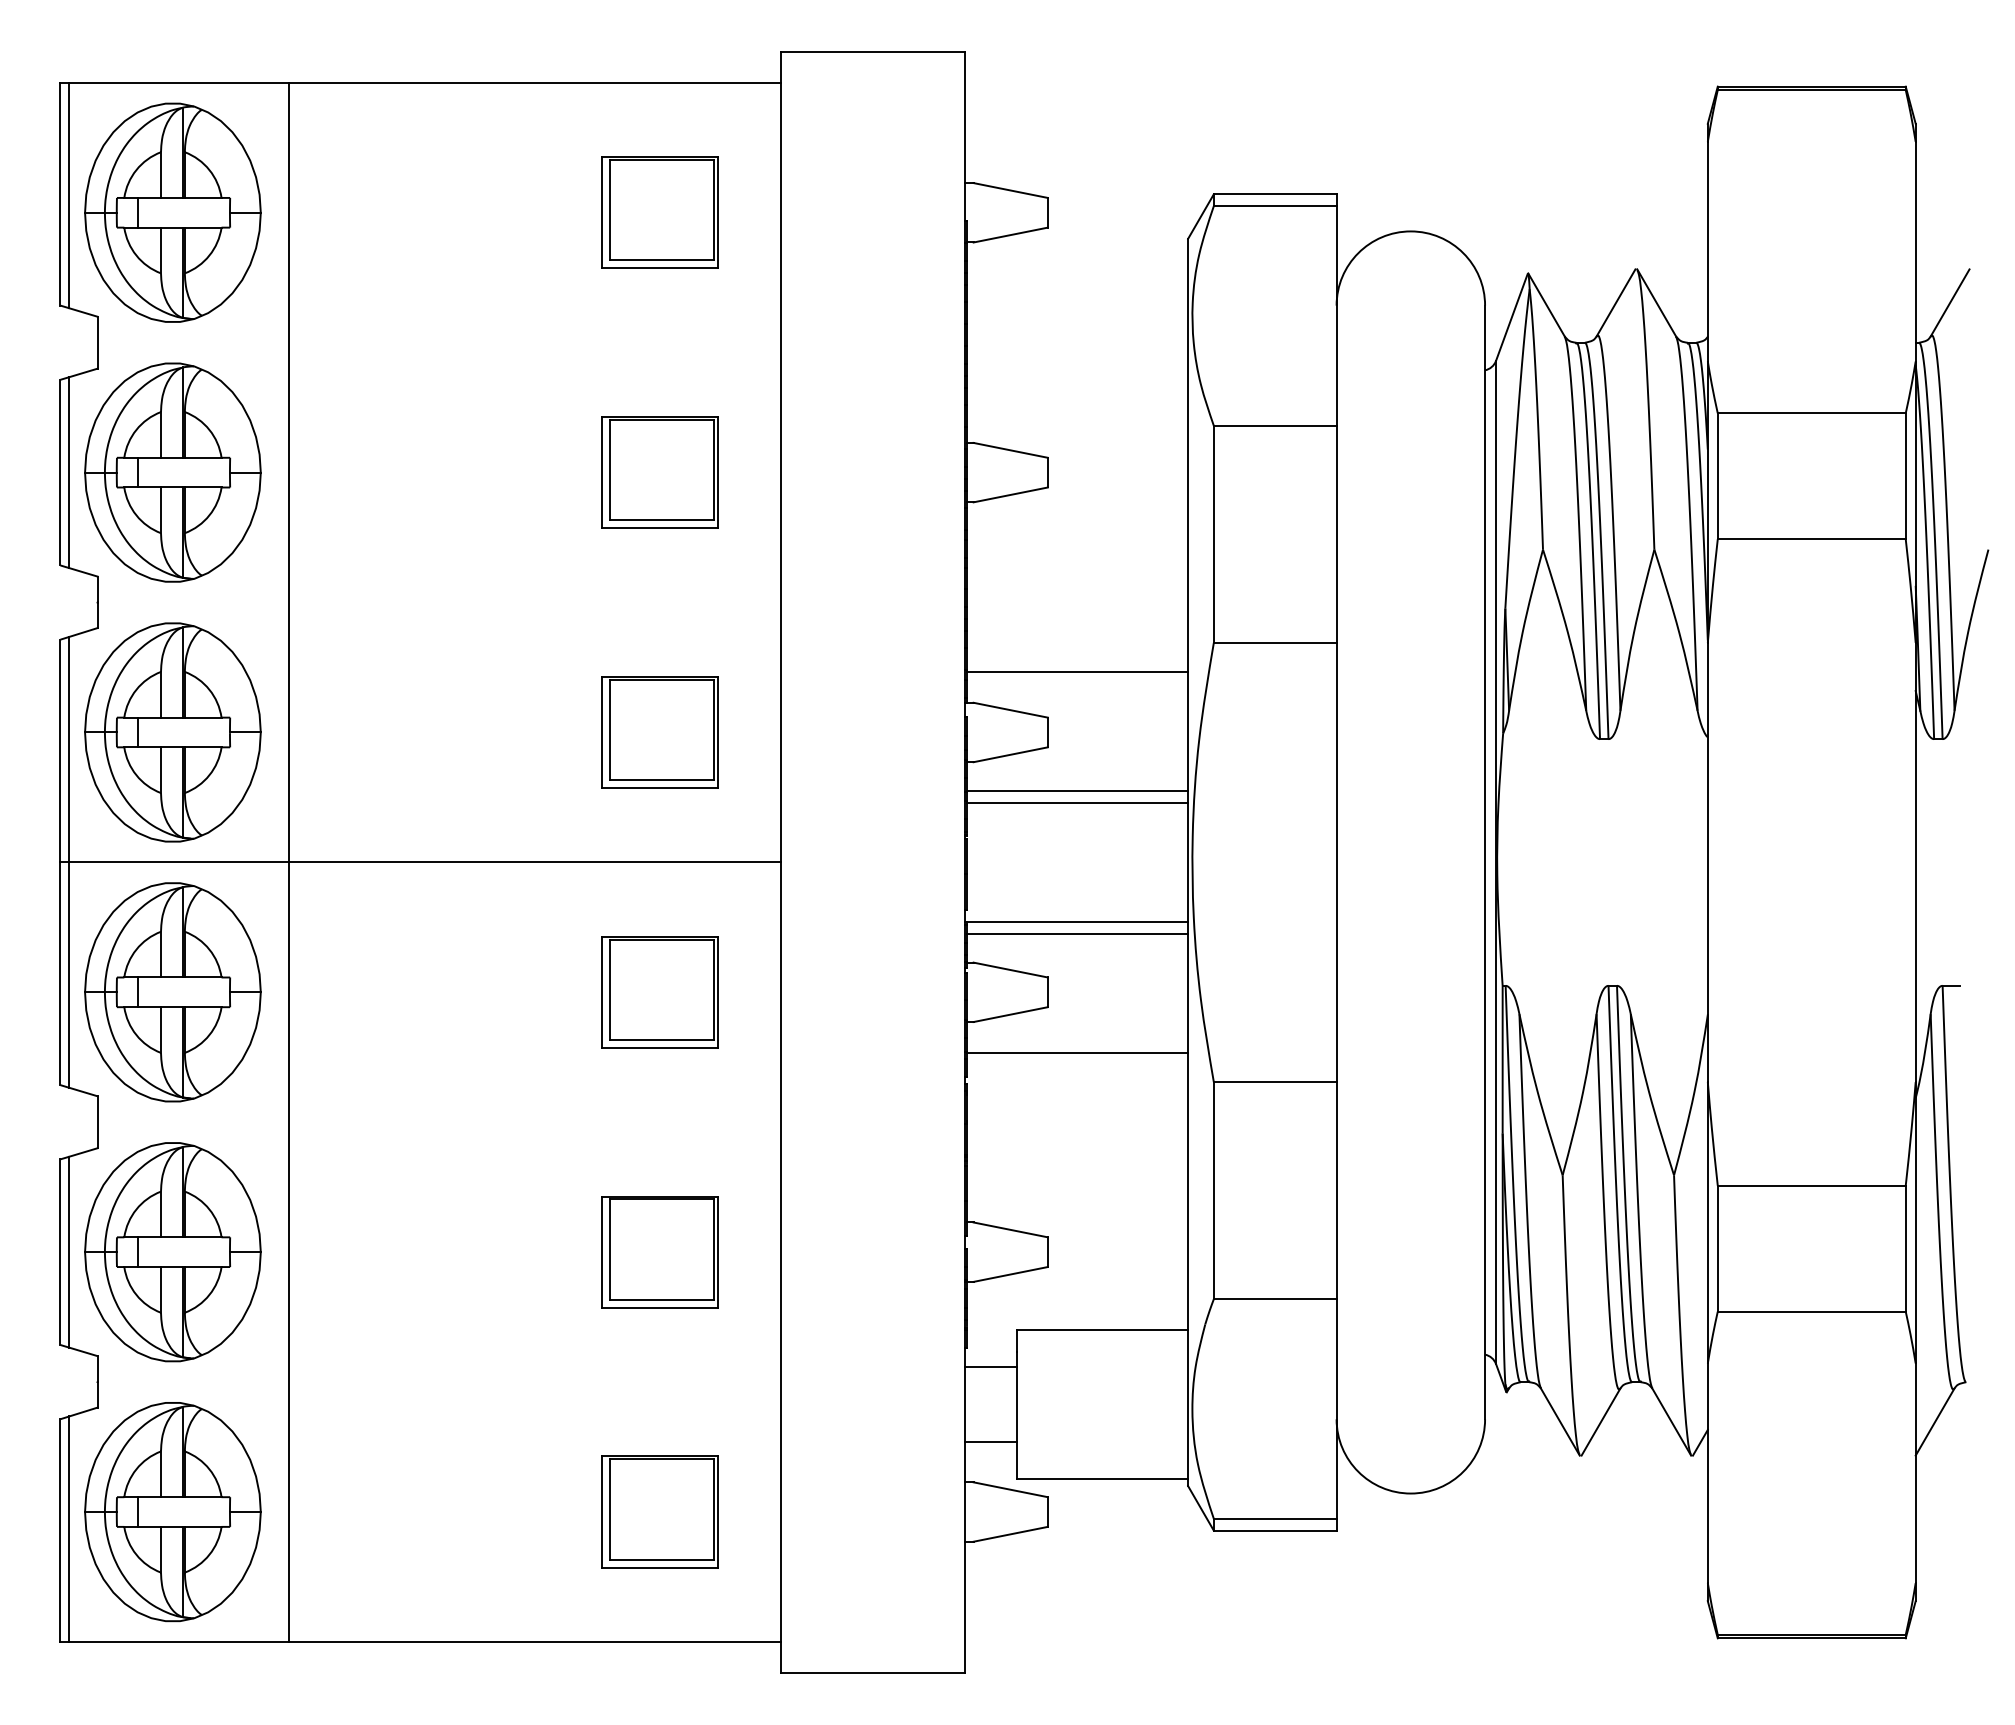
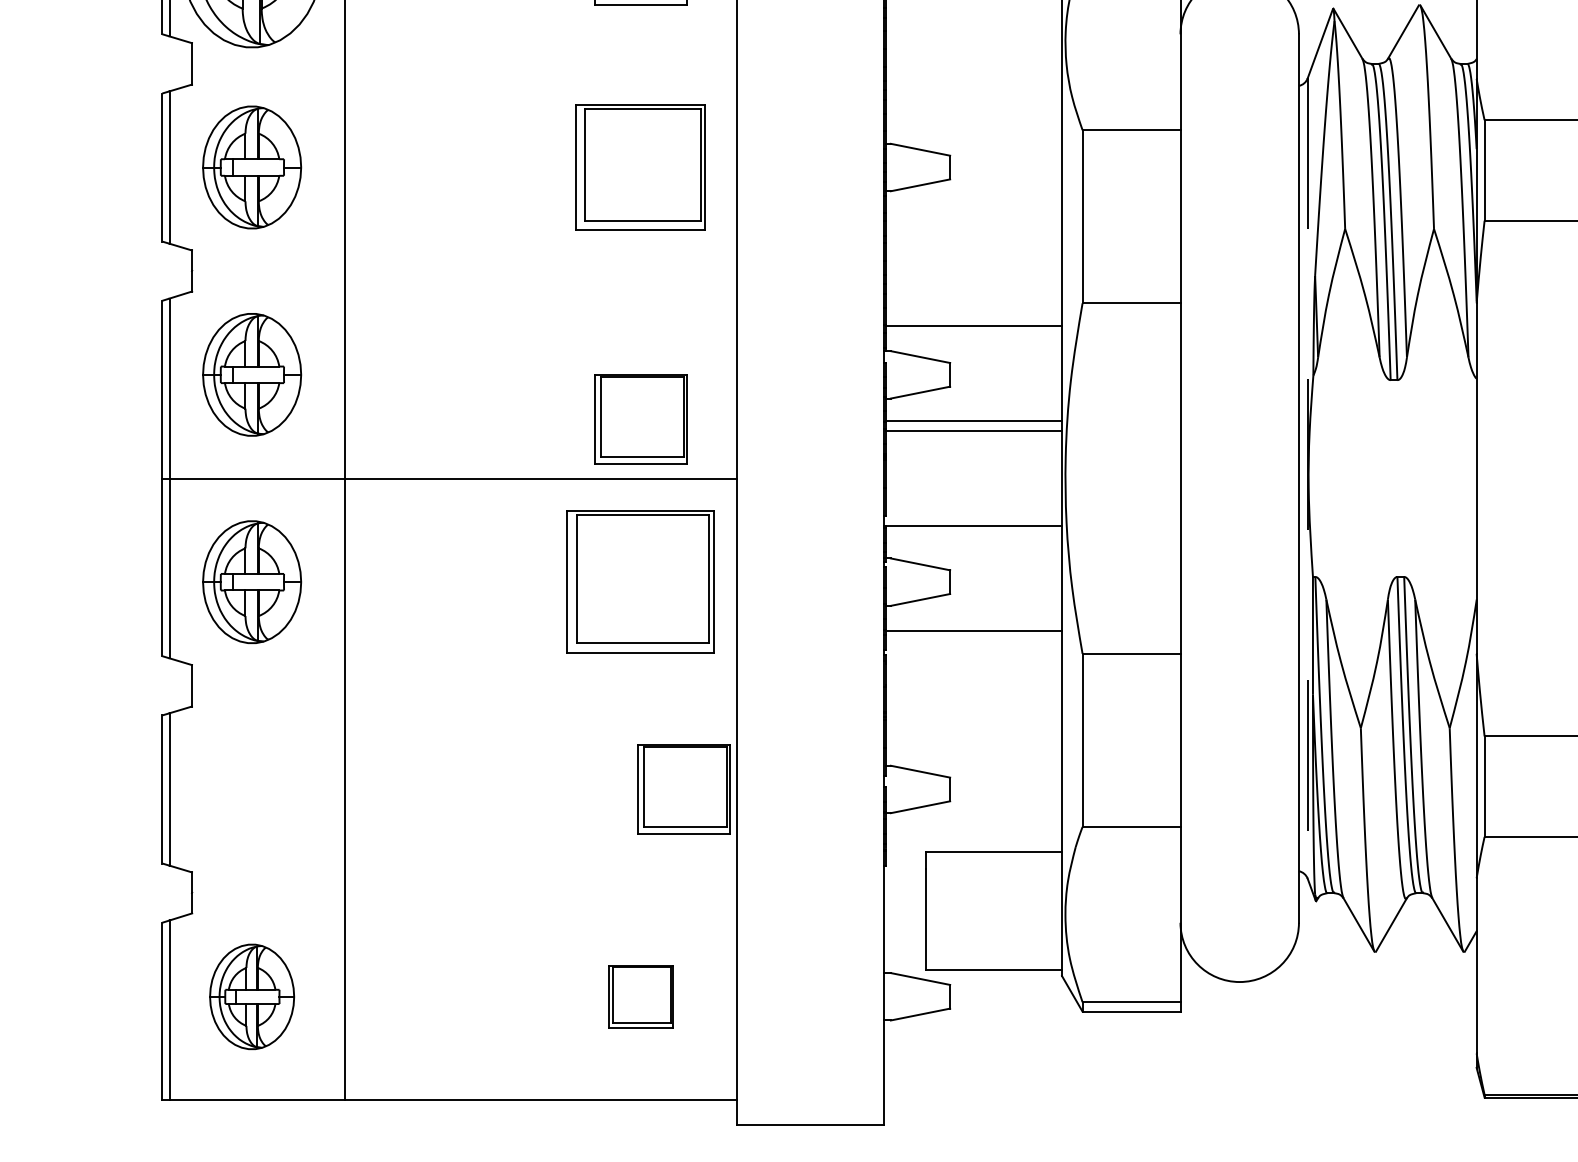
part: (172, 472) -> (251, 167), size x0.7
part: (659, 472) -> (640, 167), size x1.4
part: (172, 732) -> (251, 374), size x0.7
part: (659, 732) -> (640, 419), moved
line: (1496, 862) -> (1308, 478), solid -> dashed
line: (1077, 934) -> (973, 536), removed
part: (172, 992) -> (251, 582), size x0.7
part: (659, 992) -> (640, 582), size x1.6
part: (172, 1252) -> (251, 789), removed
part: (659, 1252) -> (683, 789), moved
line: (991, 1367) -> (905, 881), removed
line: (991, 1441) -> (905, 940), removed
part: (659, 1511) -> (640, 996), size x0.7
part: (172, 1512) -> (251, 997), size x0.6

